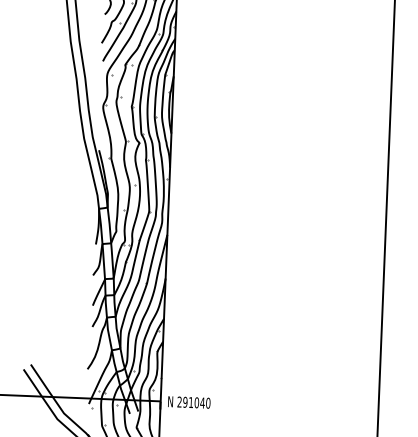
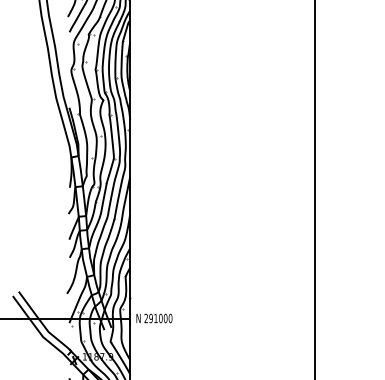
text: (202, 403) -> (165, 318), 291040 -> 291000

